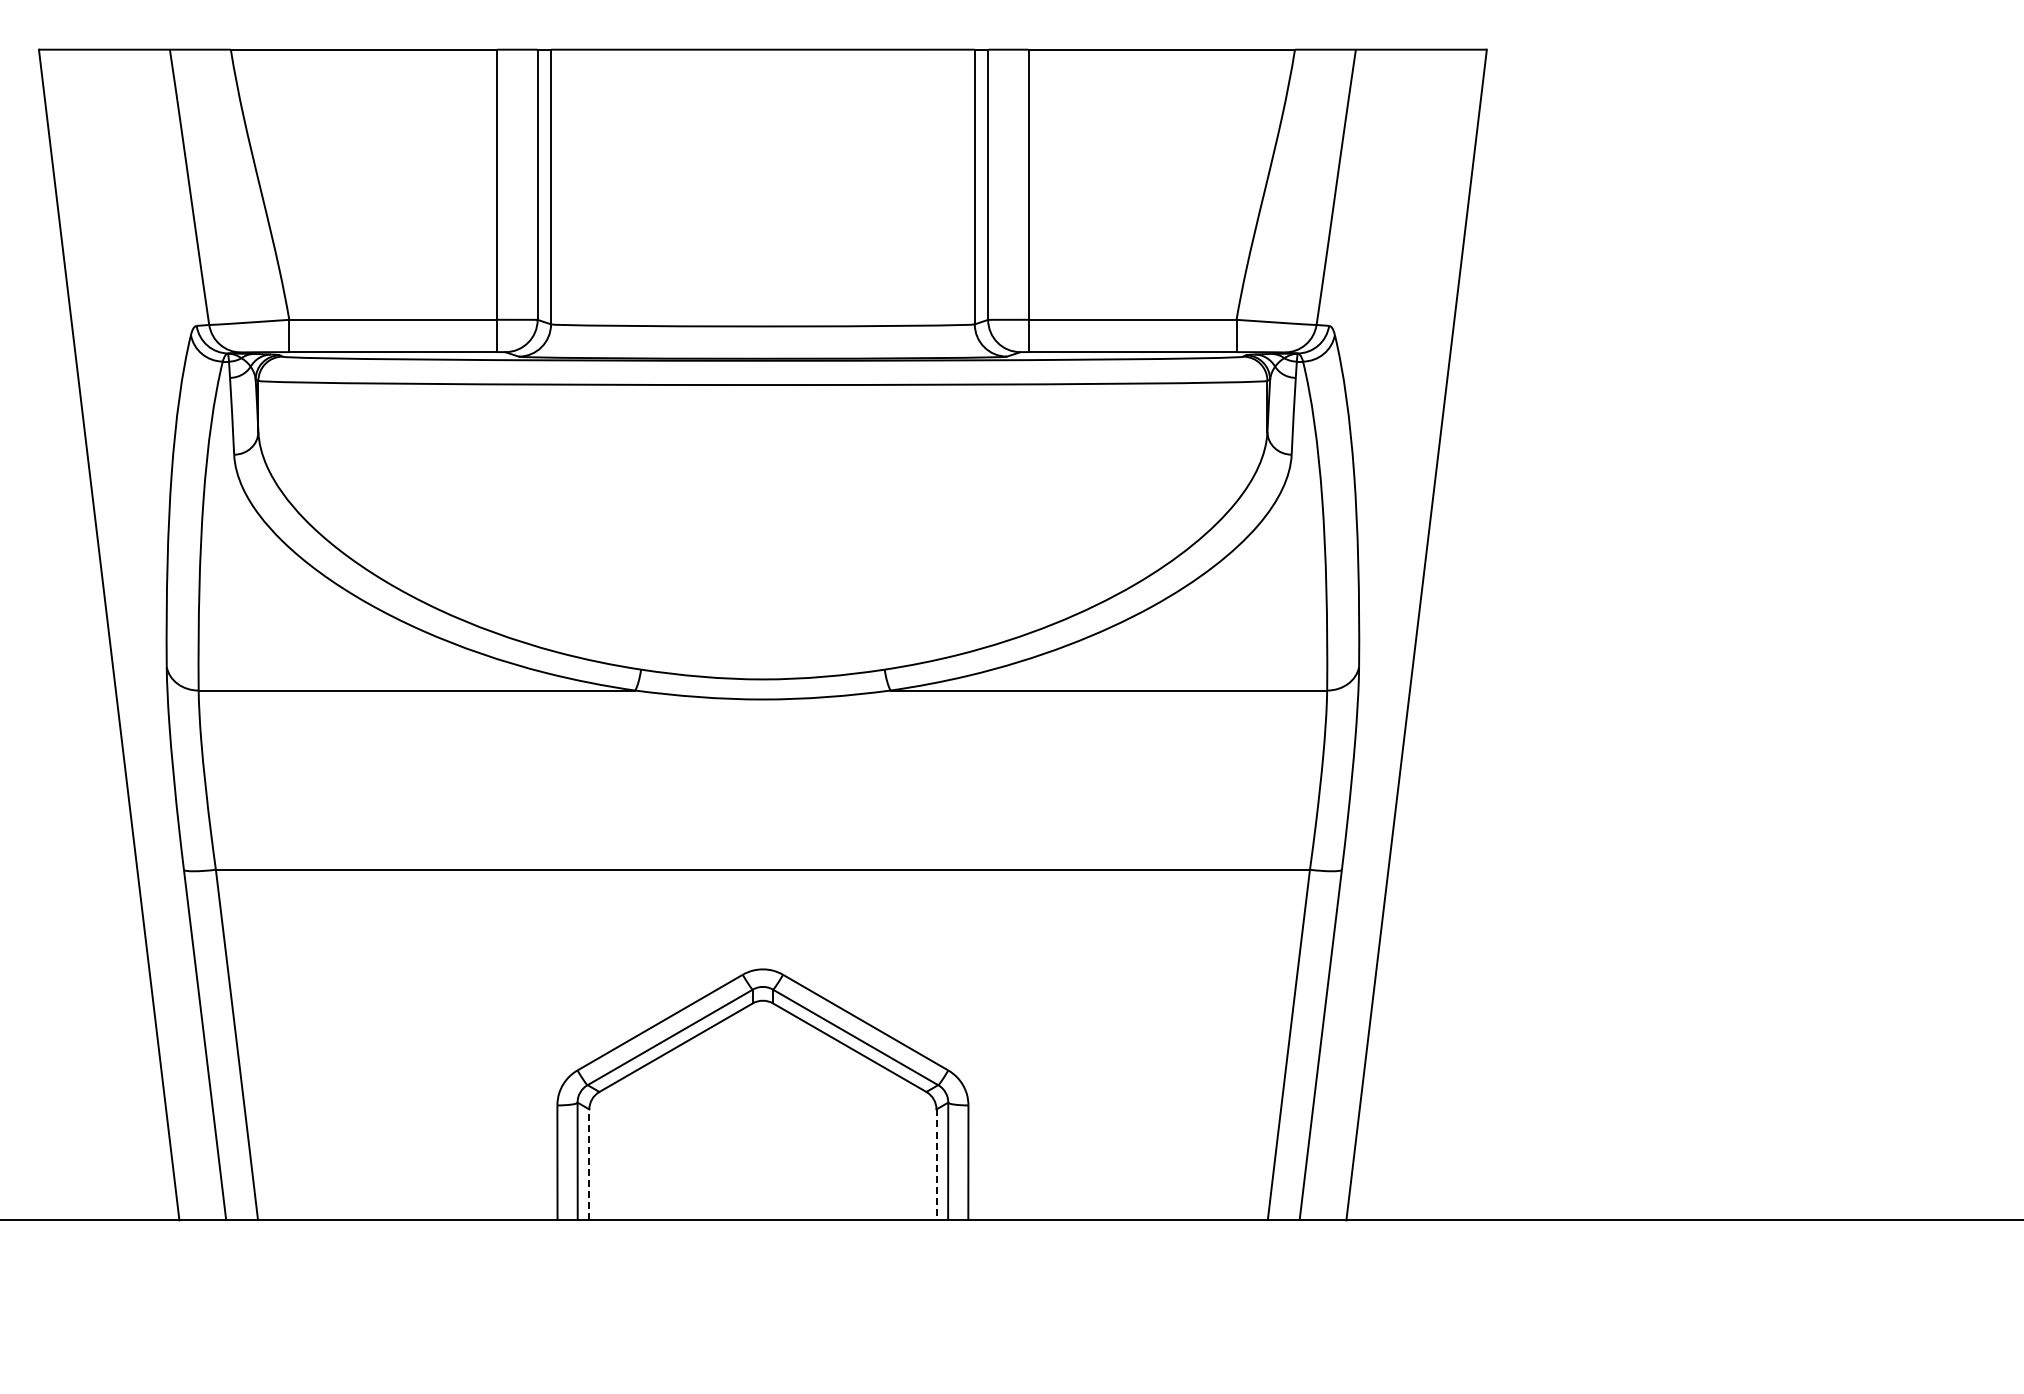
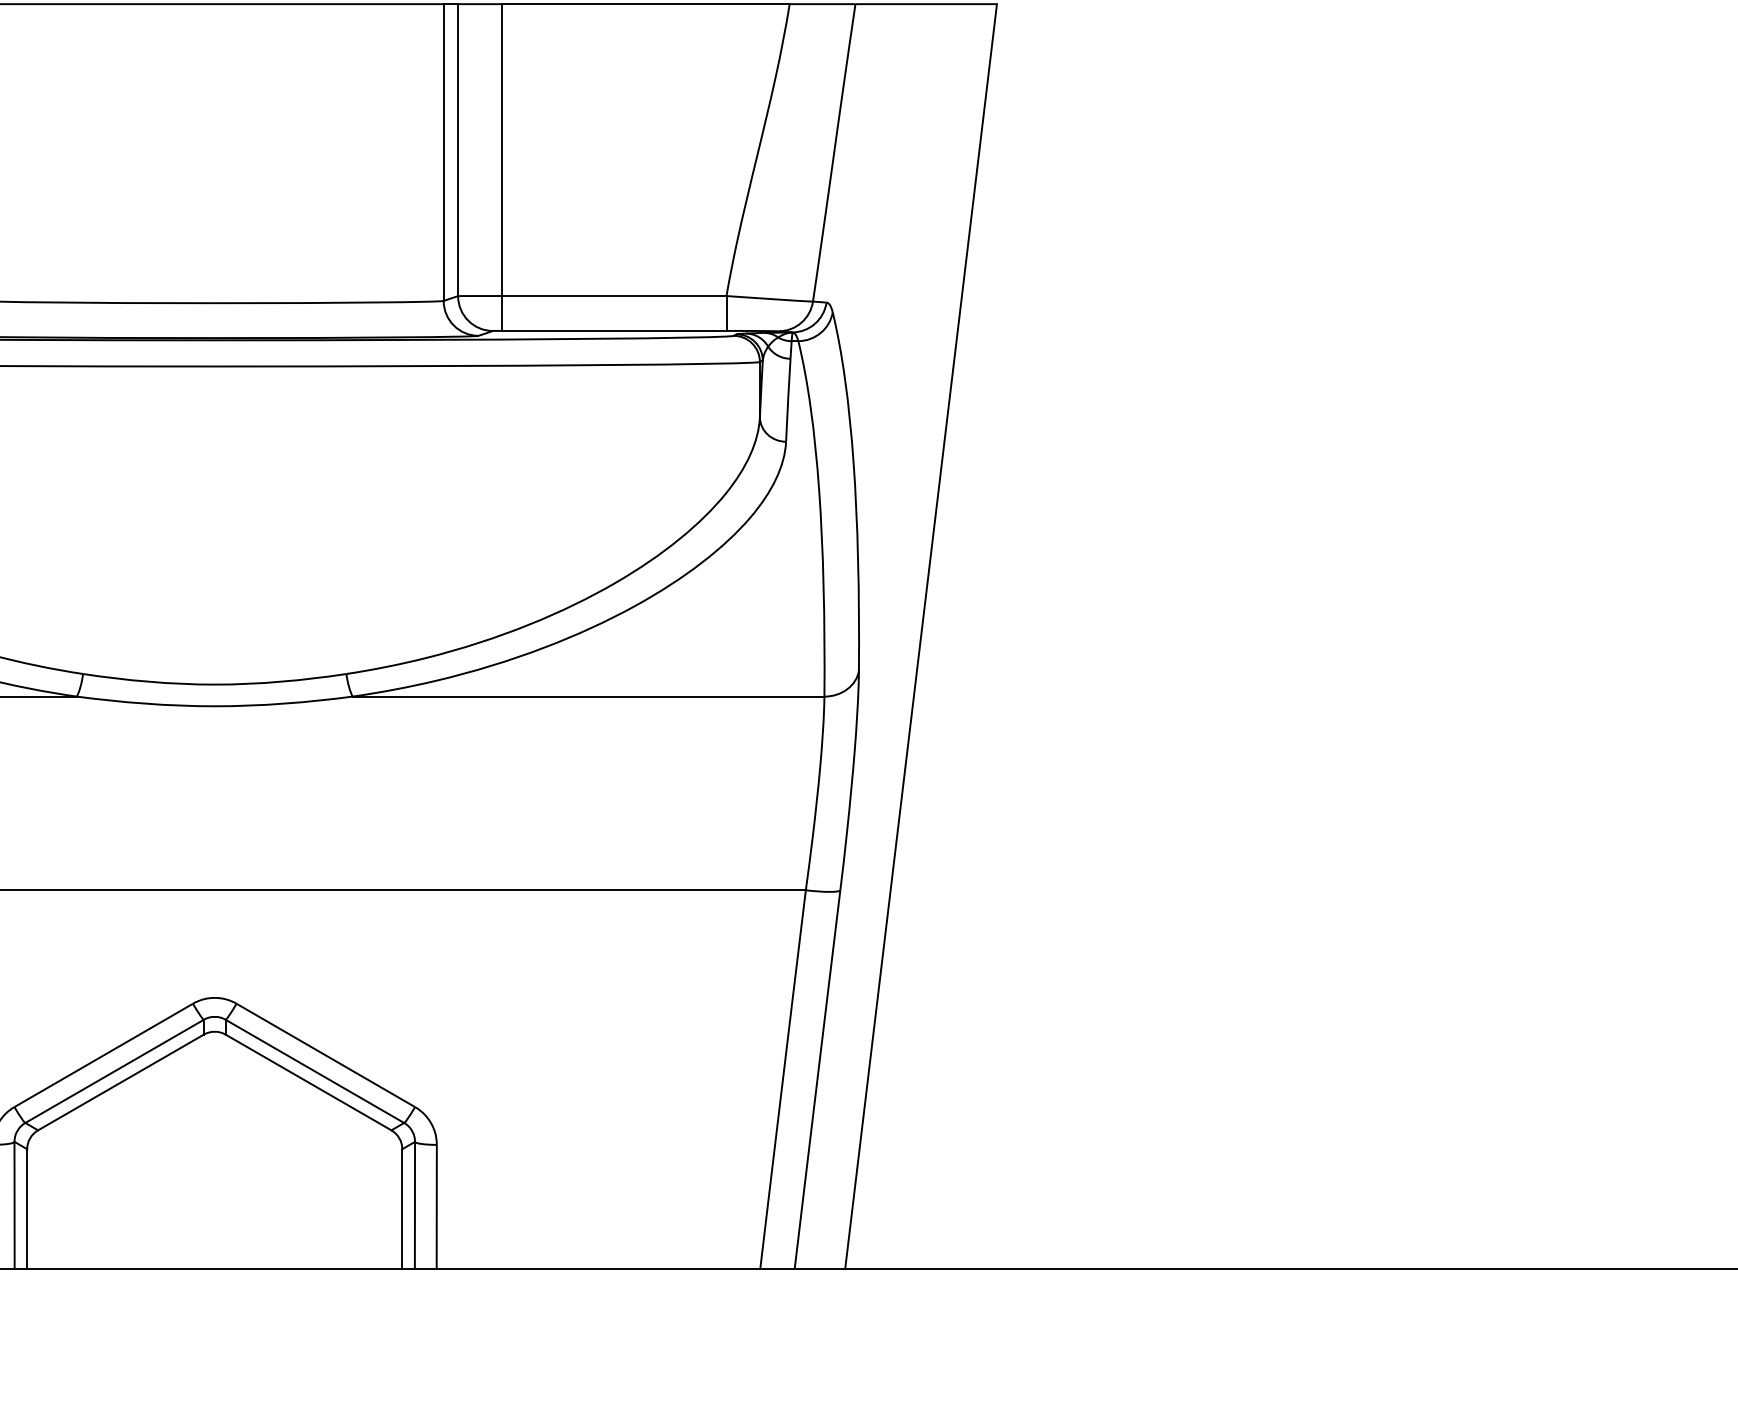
line: (589, 1164) -> (27, 1208), dashed -> solid
line: (936, 1165) -> (402, 1209), dashed -> solid

